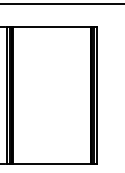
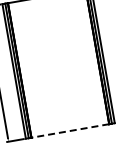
line: (51, 163) -> (69, 130), solid -> dashed

